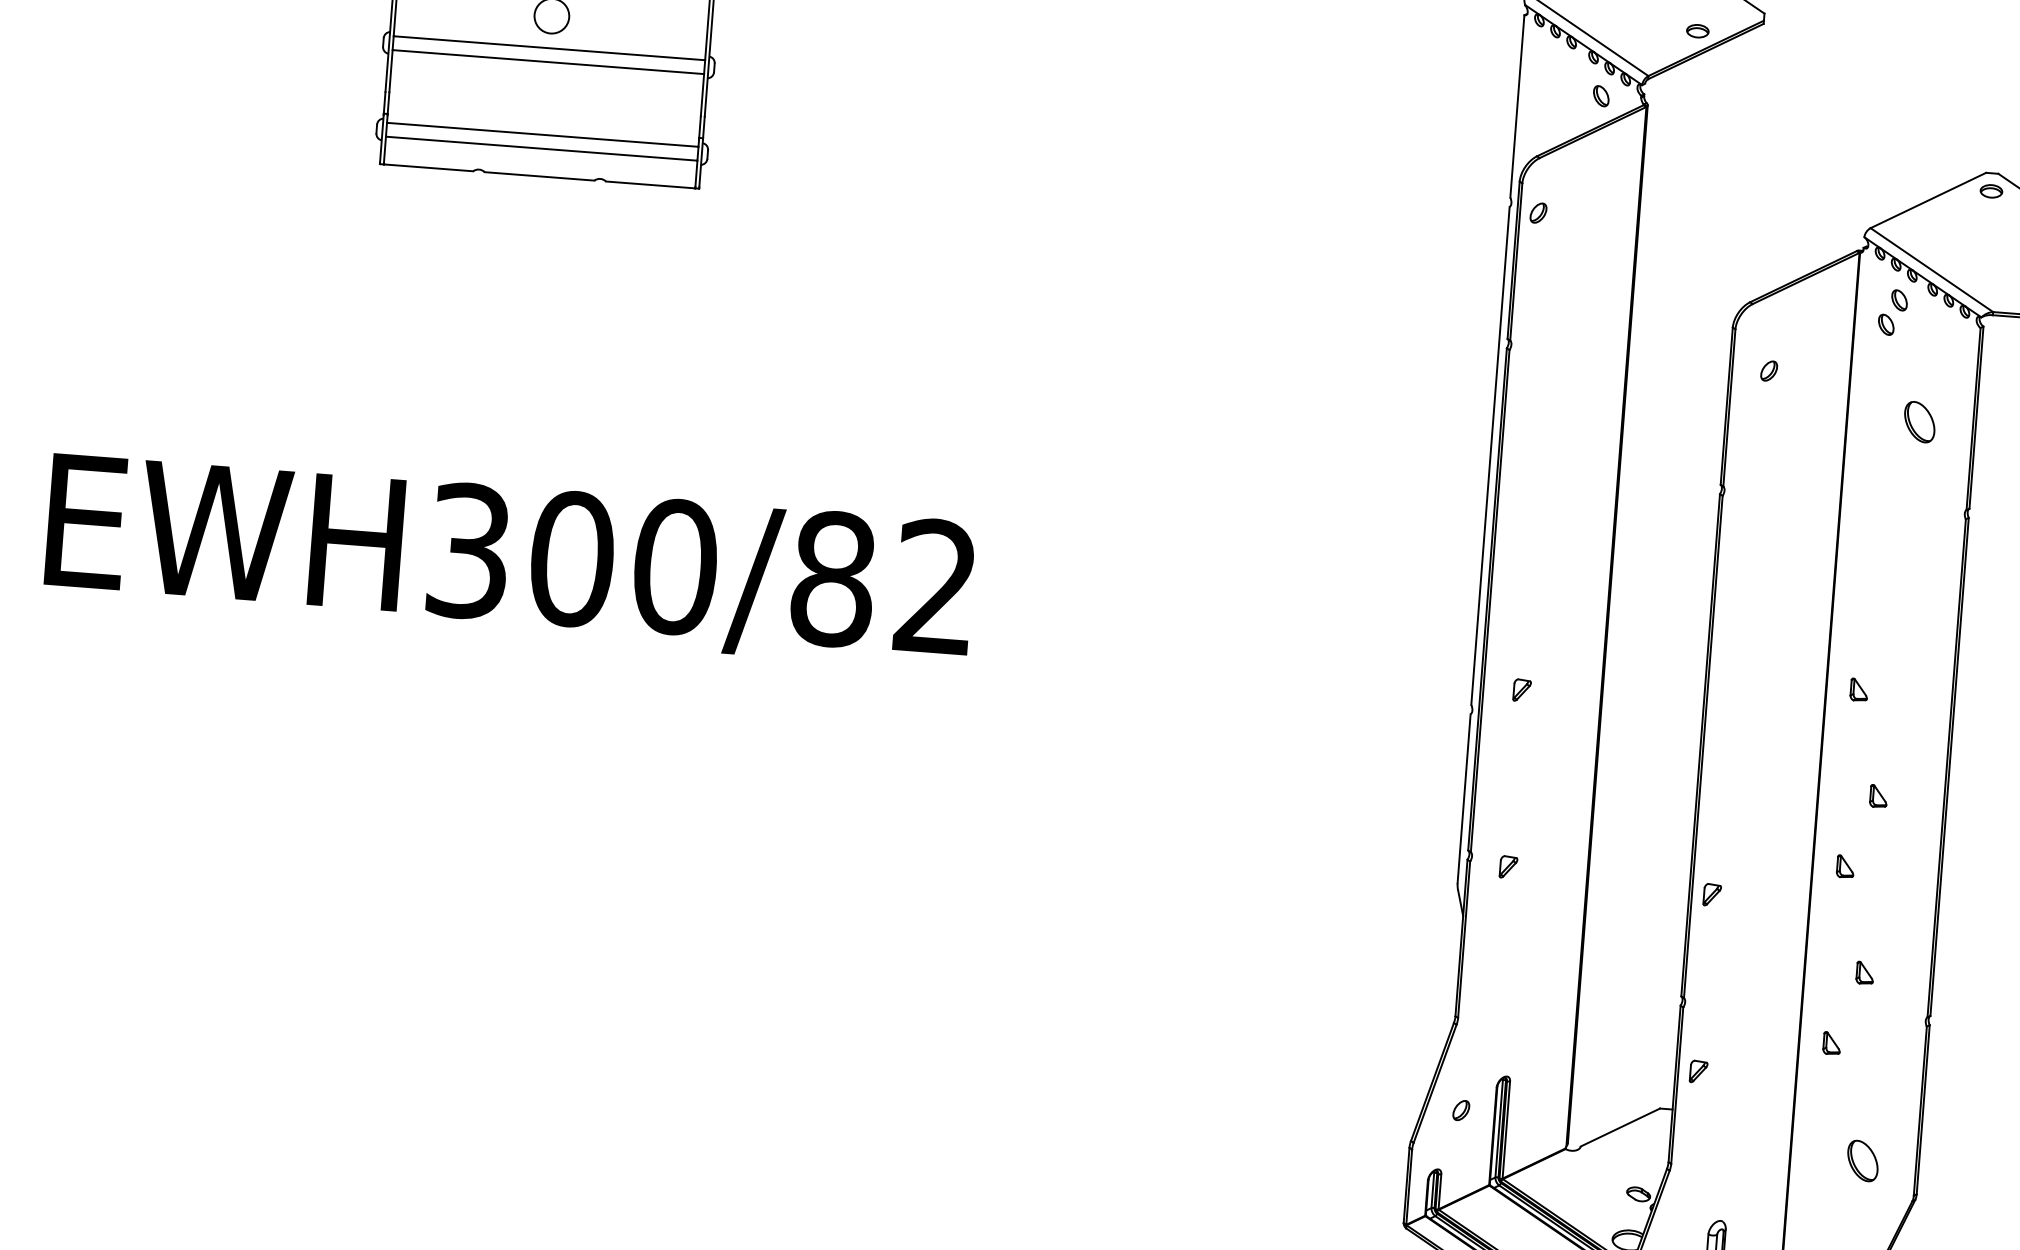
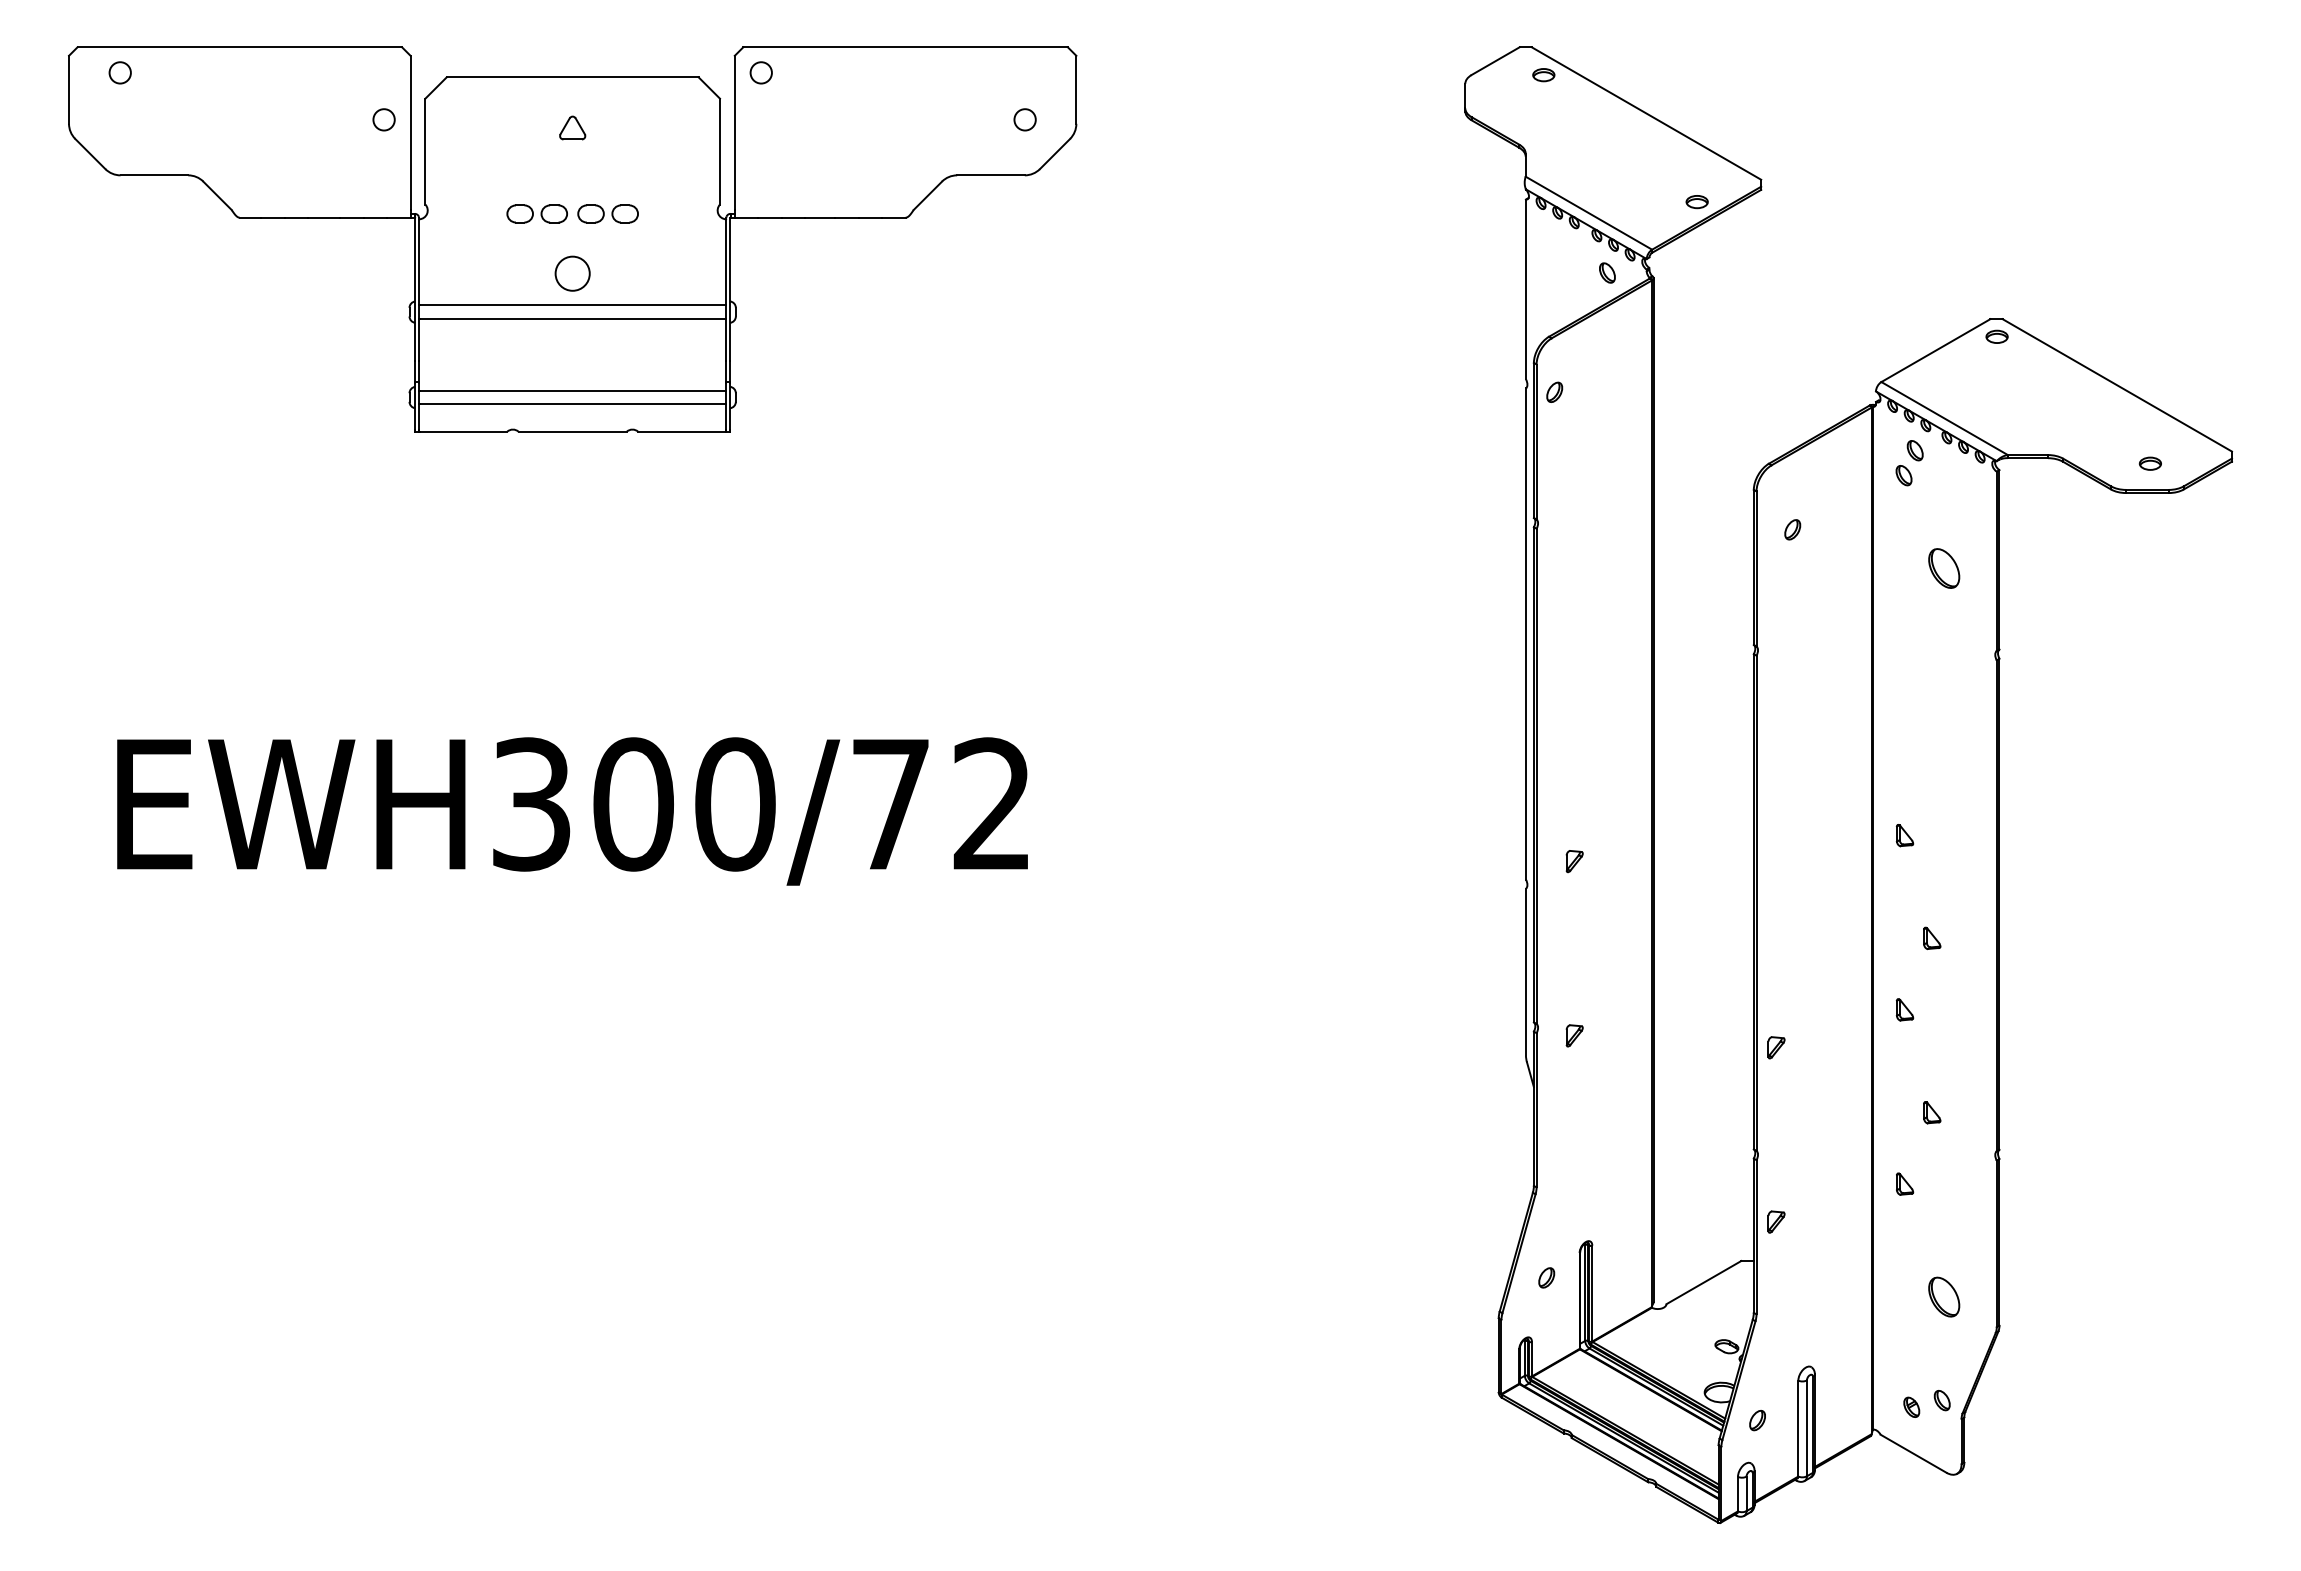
text: (833, 579) -> (891, 804), EWH300/82 -> EWH300/72

